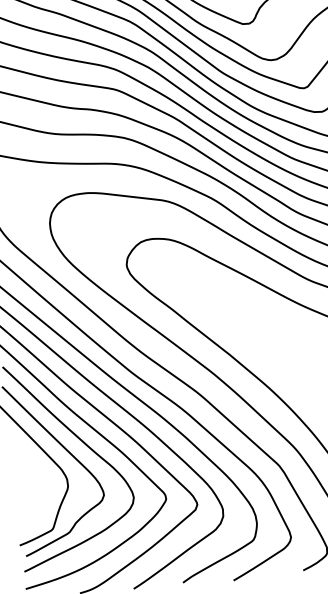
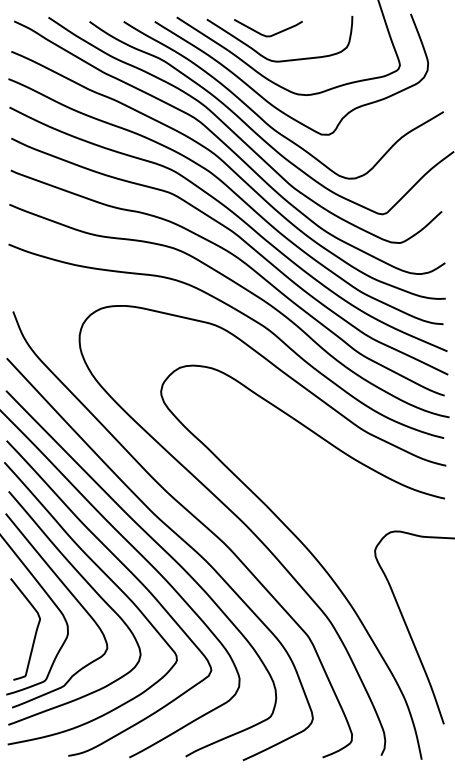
curve: (39, 486) -> (35, 630), added

